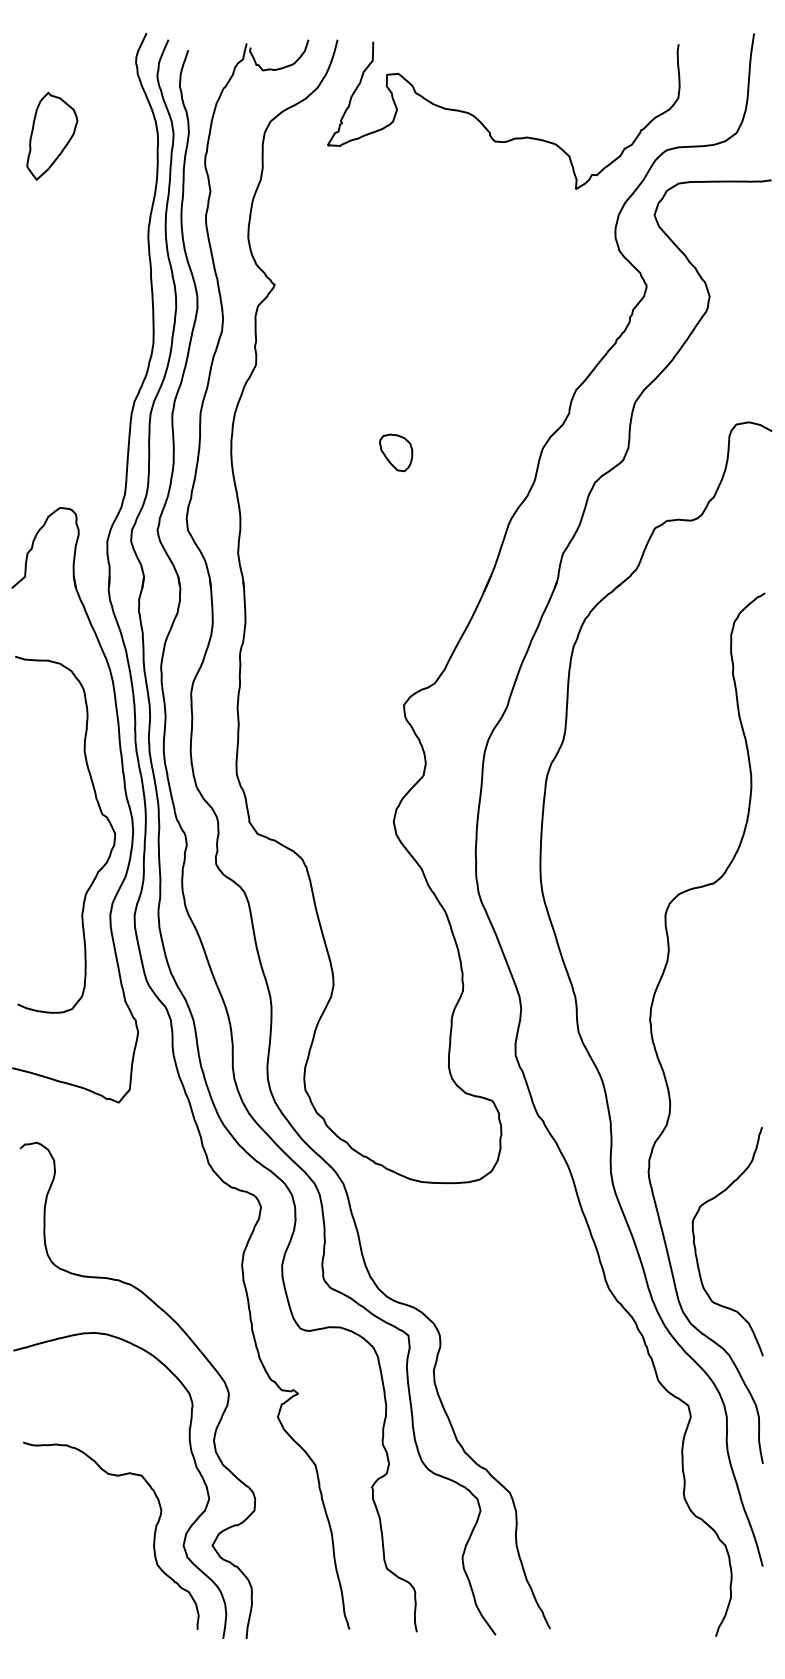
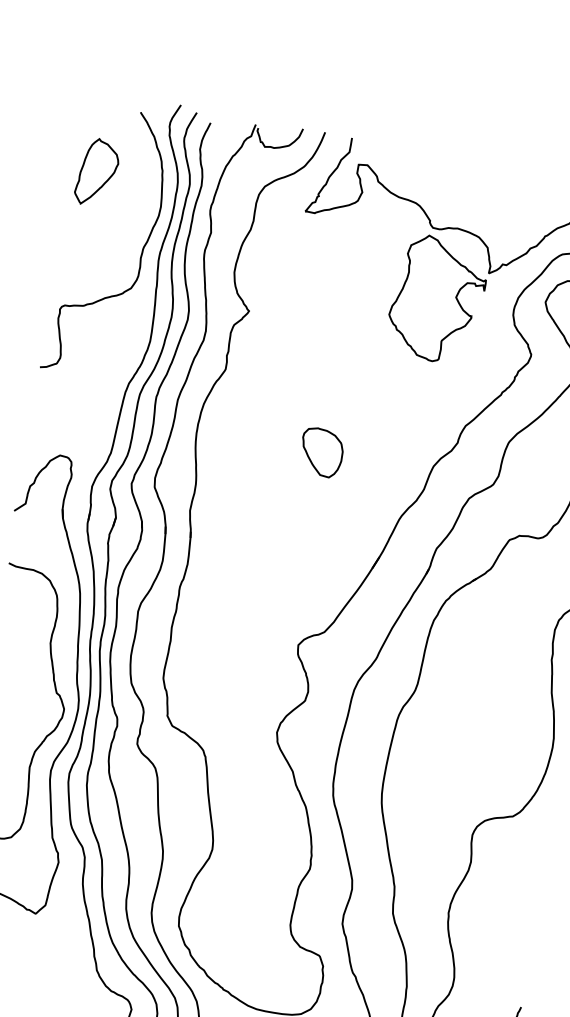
curve: (124, 231) -> (141, 253), added
part: (514, 232) -> (437, 299), added
part: (395, 452) -> (321, 452), size x1.67

